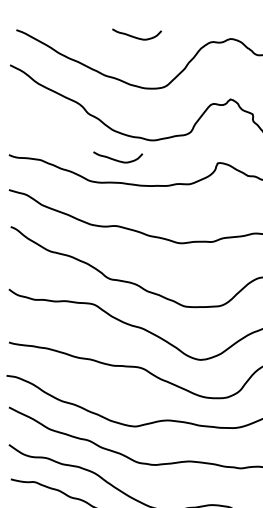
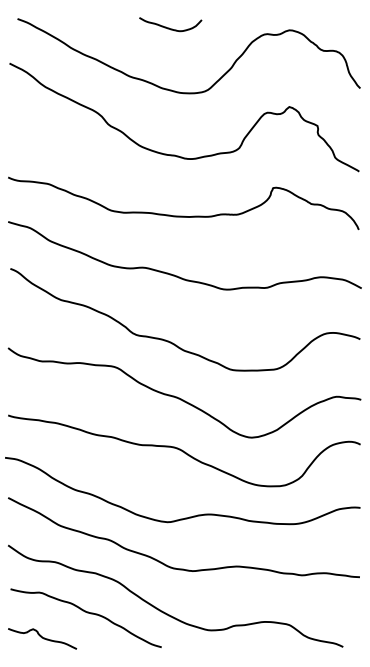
curve: (117, 159) -> (145, 183), removed

